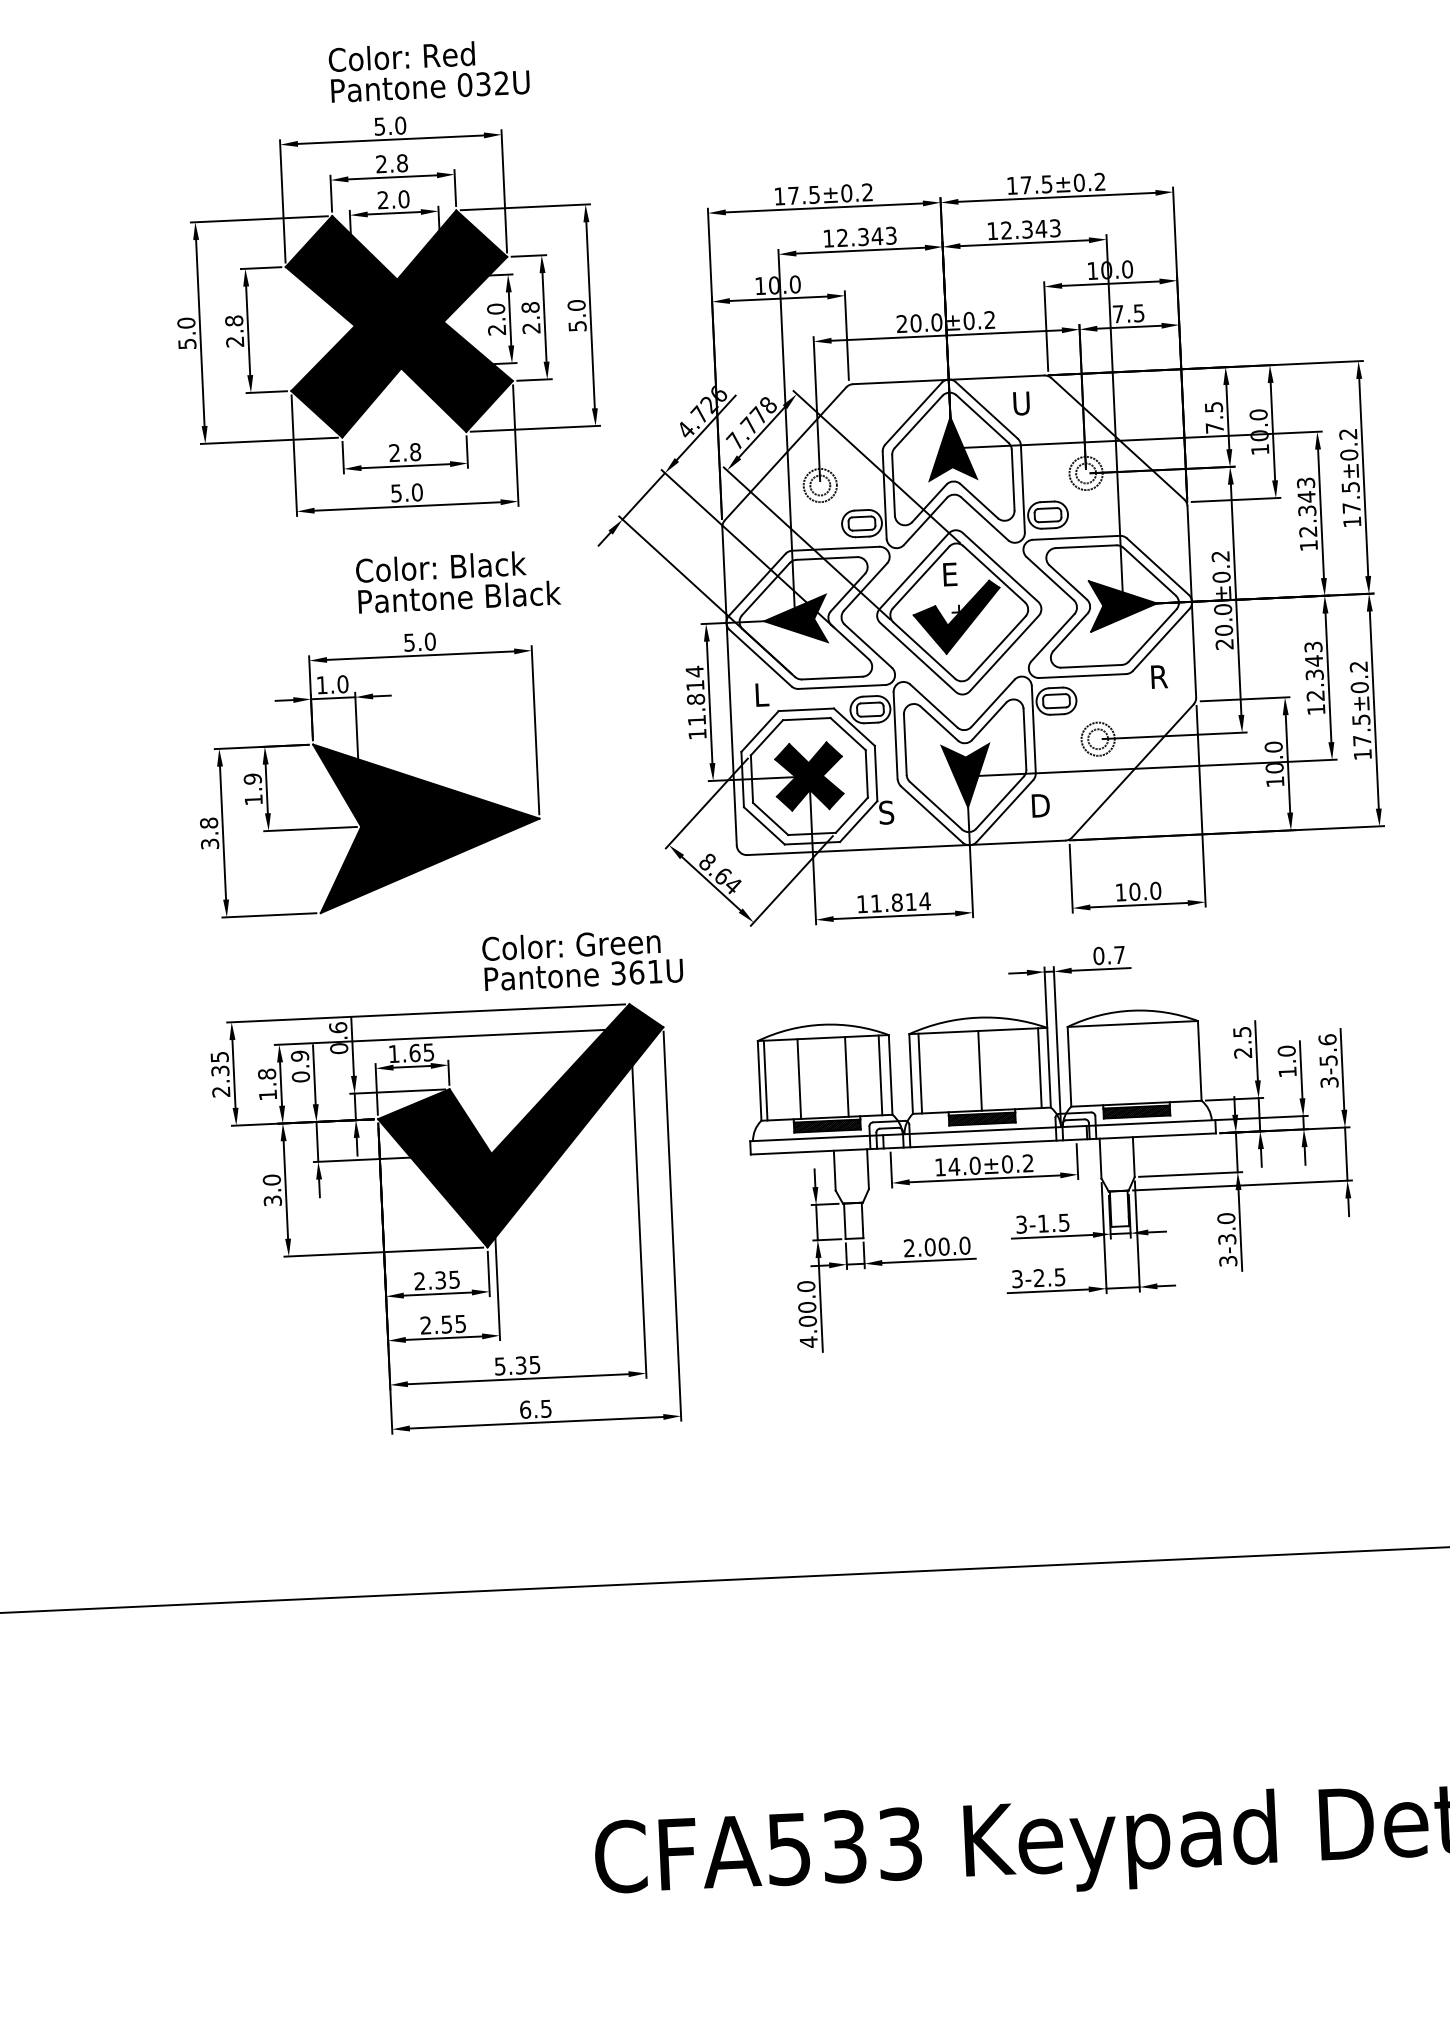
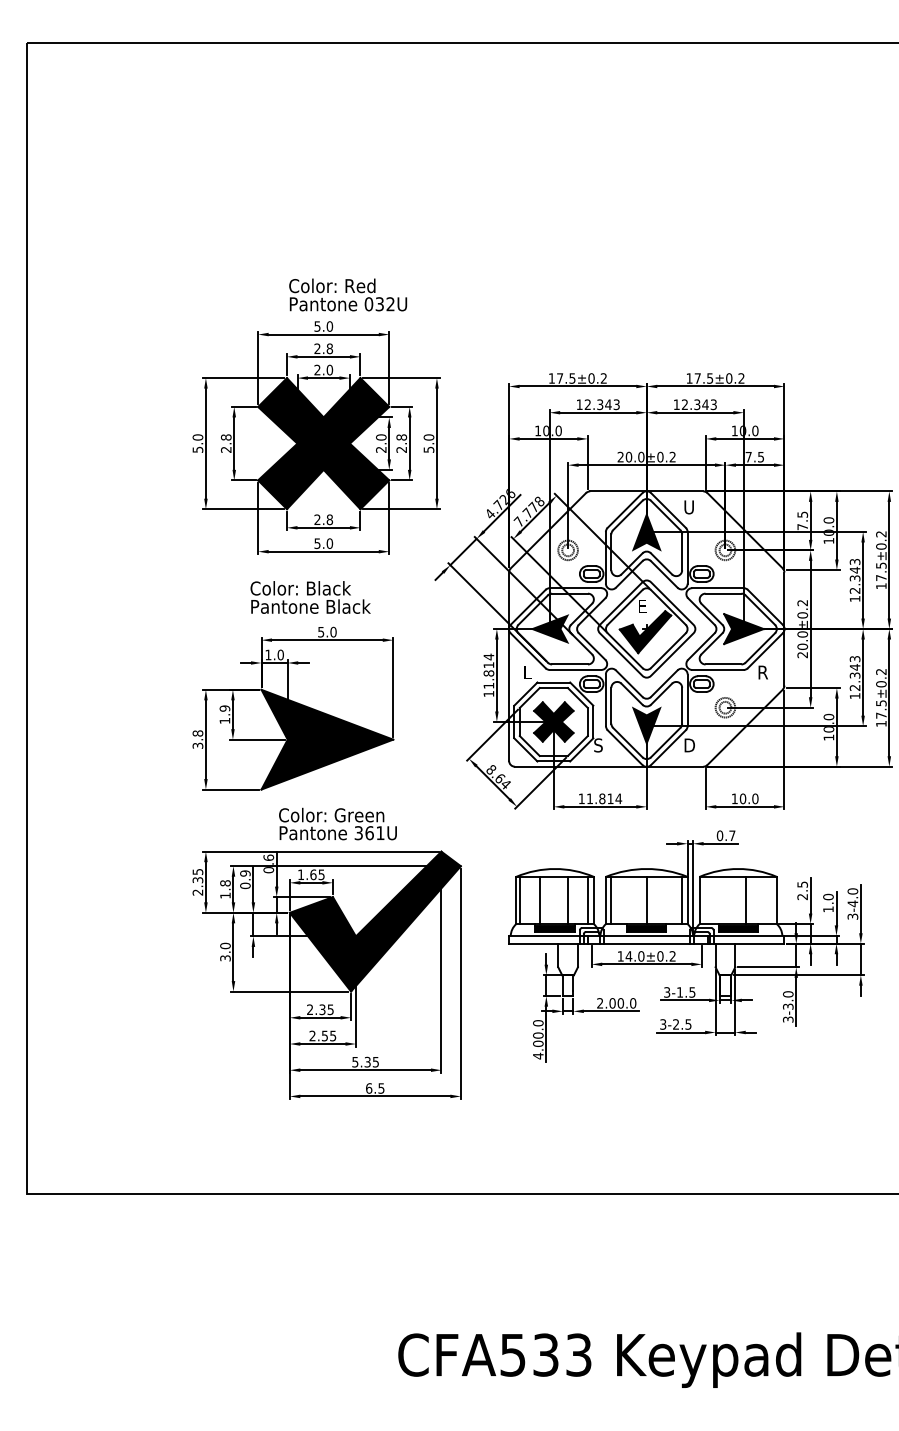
text: (458, 581) -> (310, 597), moved
text: (581, 958) -> (337, 823), moved
text: (1327, 1050) -> (852, 897), 3-5.6 -> 3-4.0
line: (1146, 1063) -> (745, 900), added

